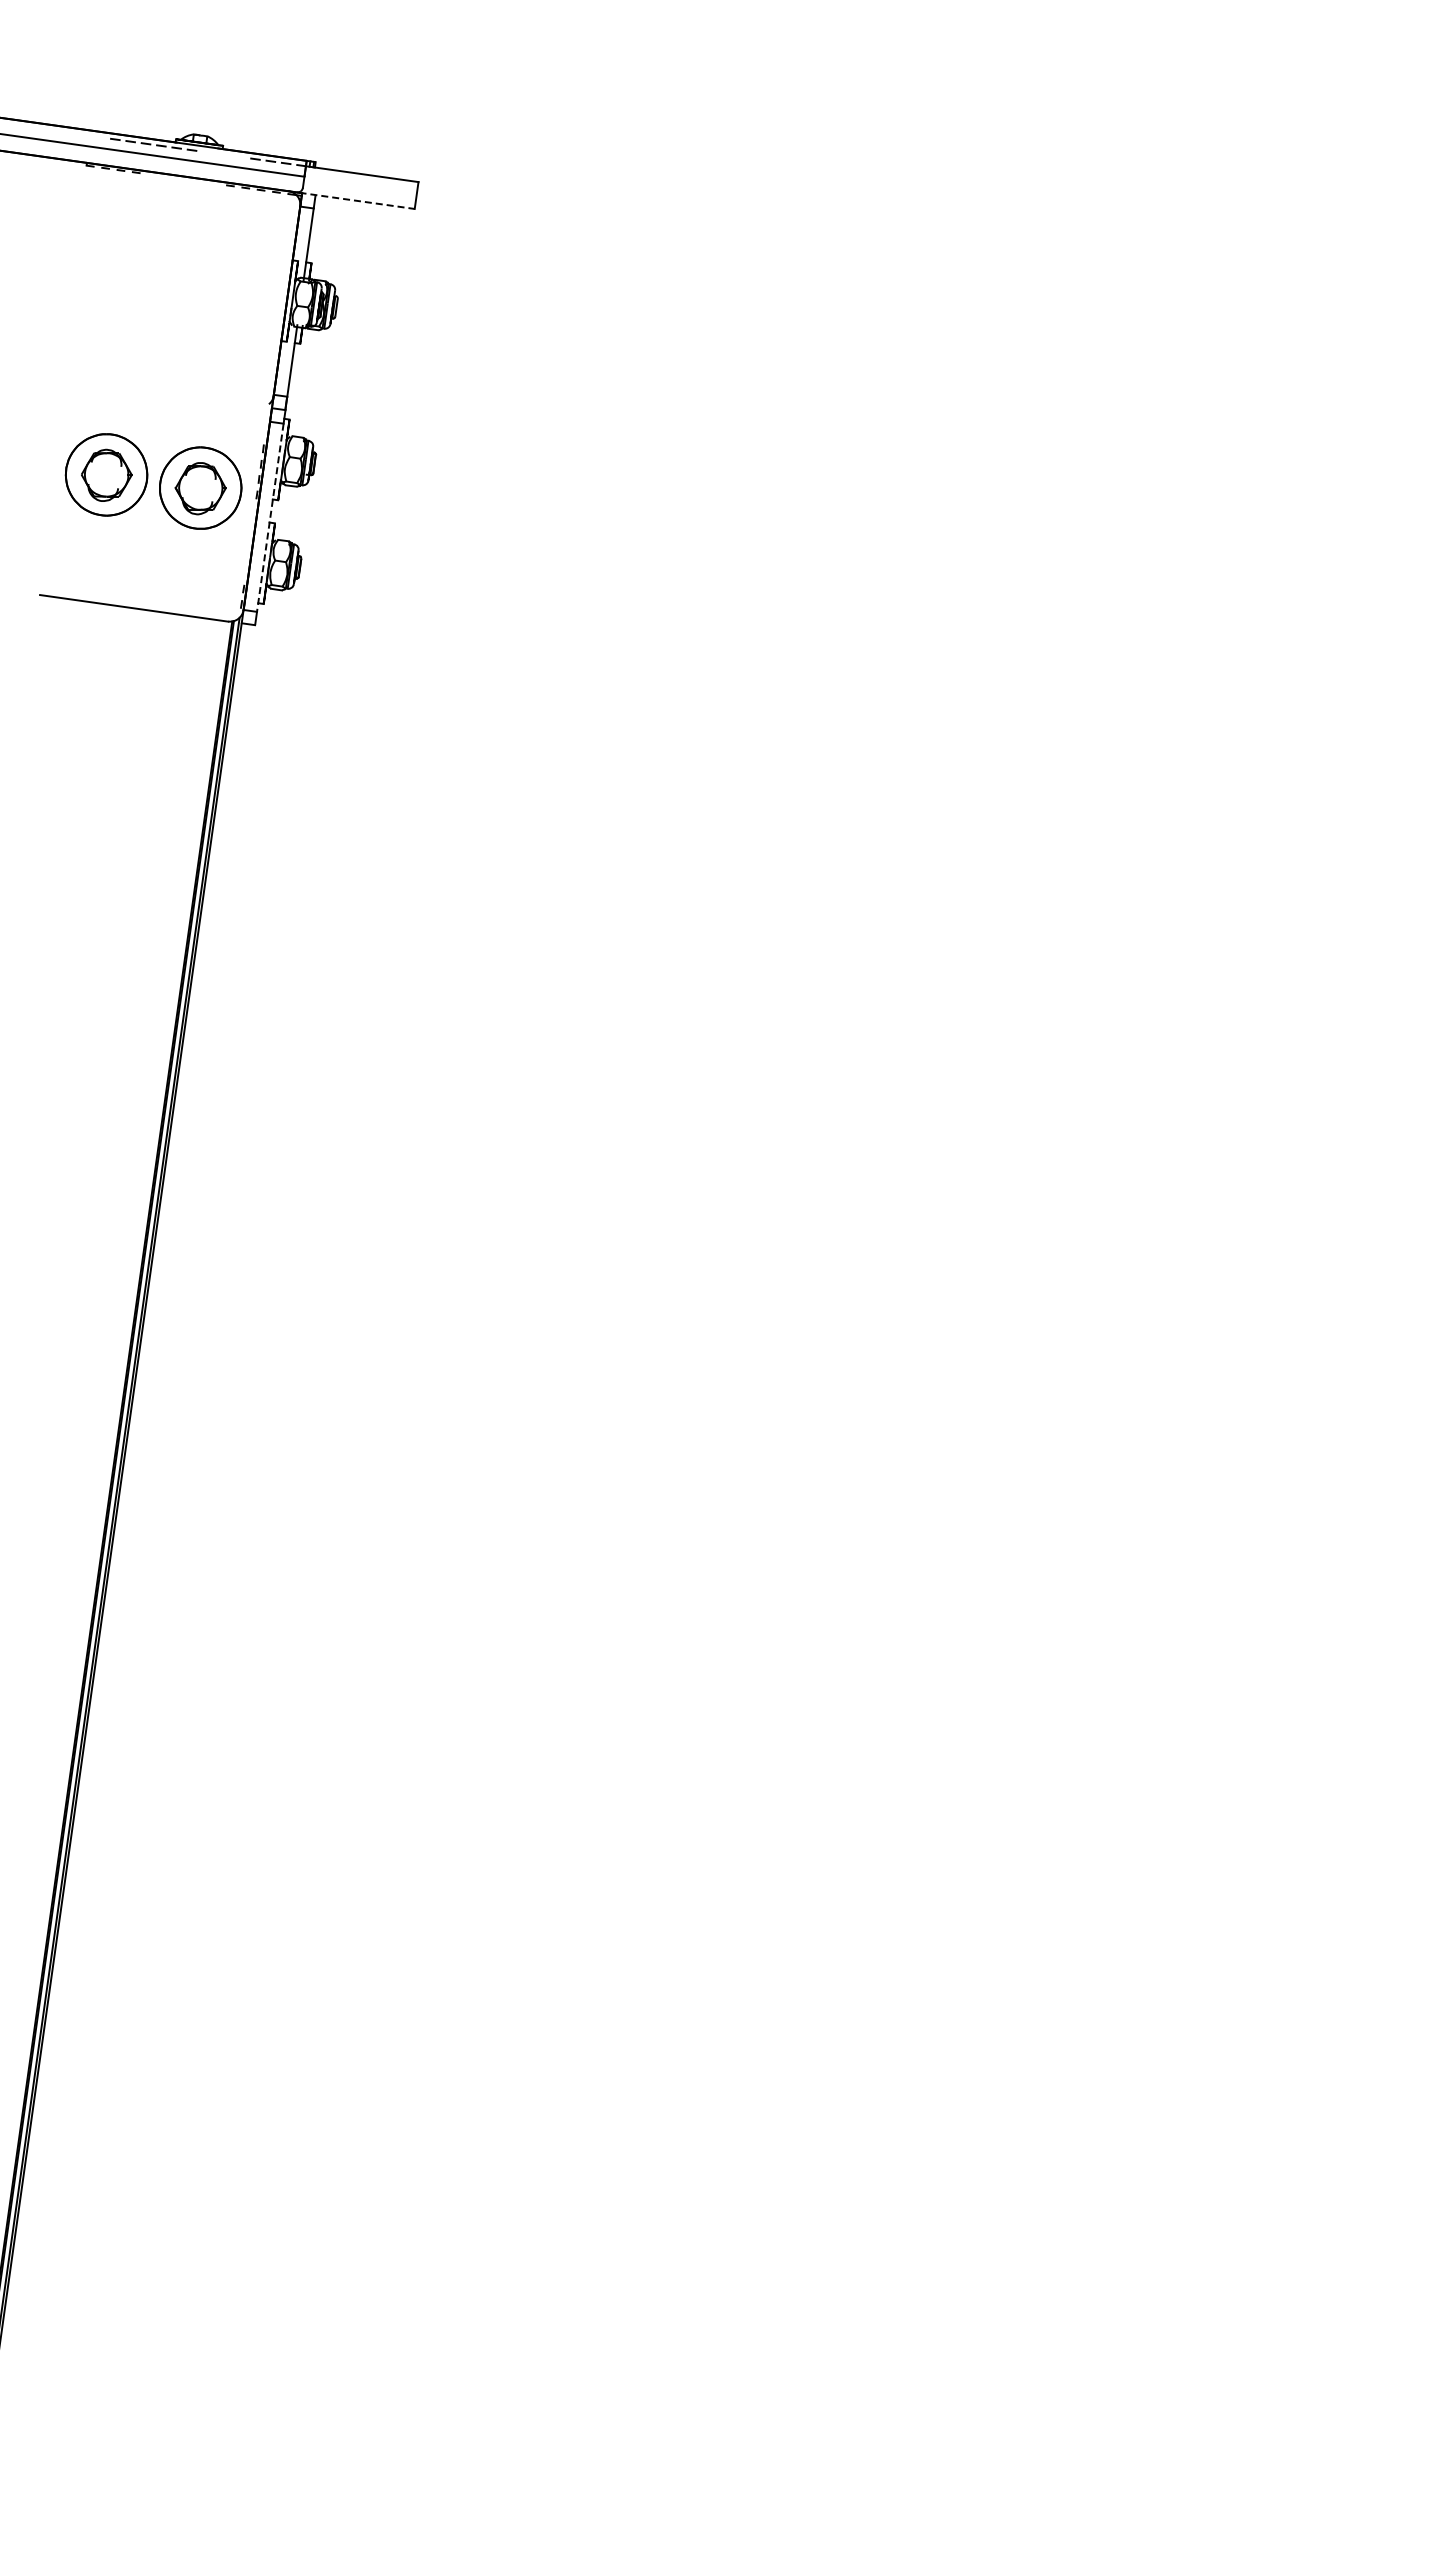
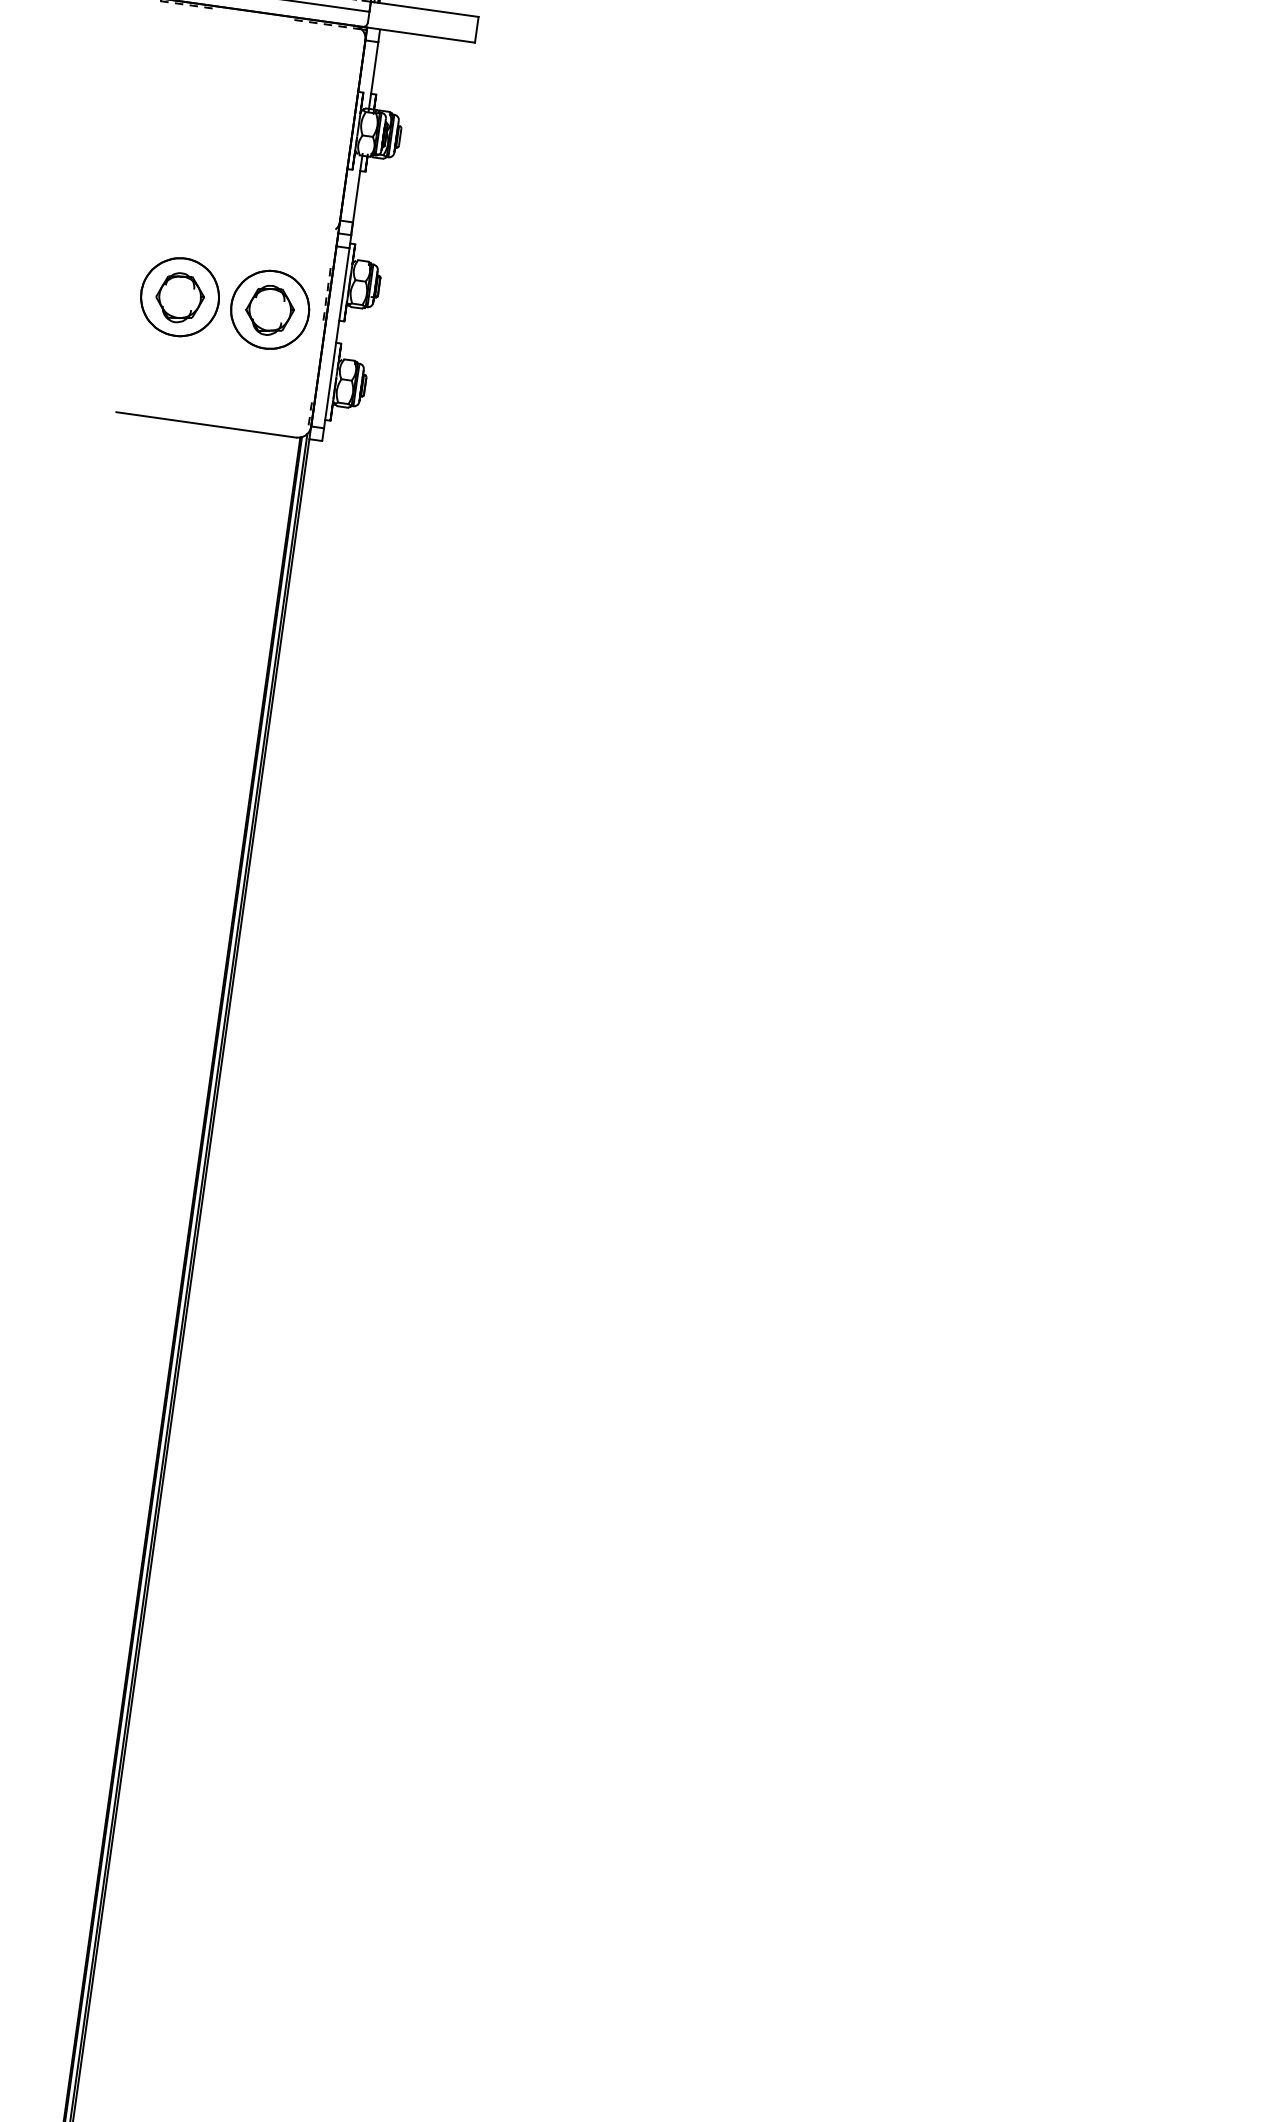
line: (357, 200) -> (420, 34), dashed -> solid
line: (270, 518) -> (336, 338), dashed -> solid

